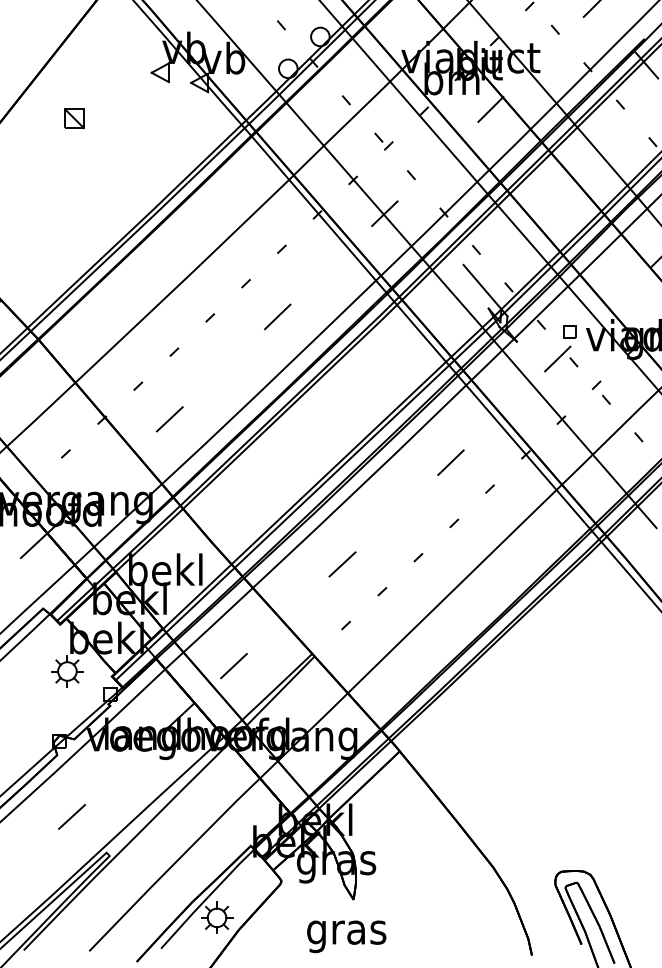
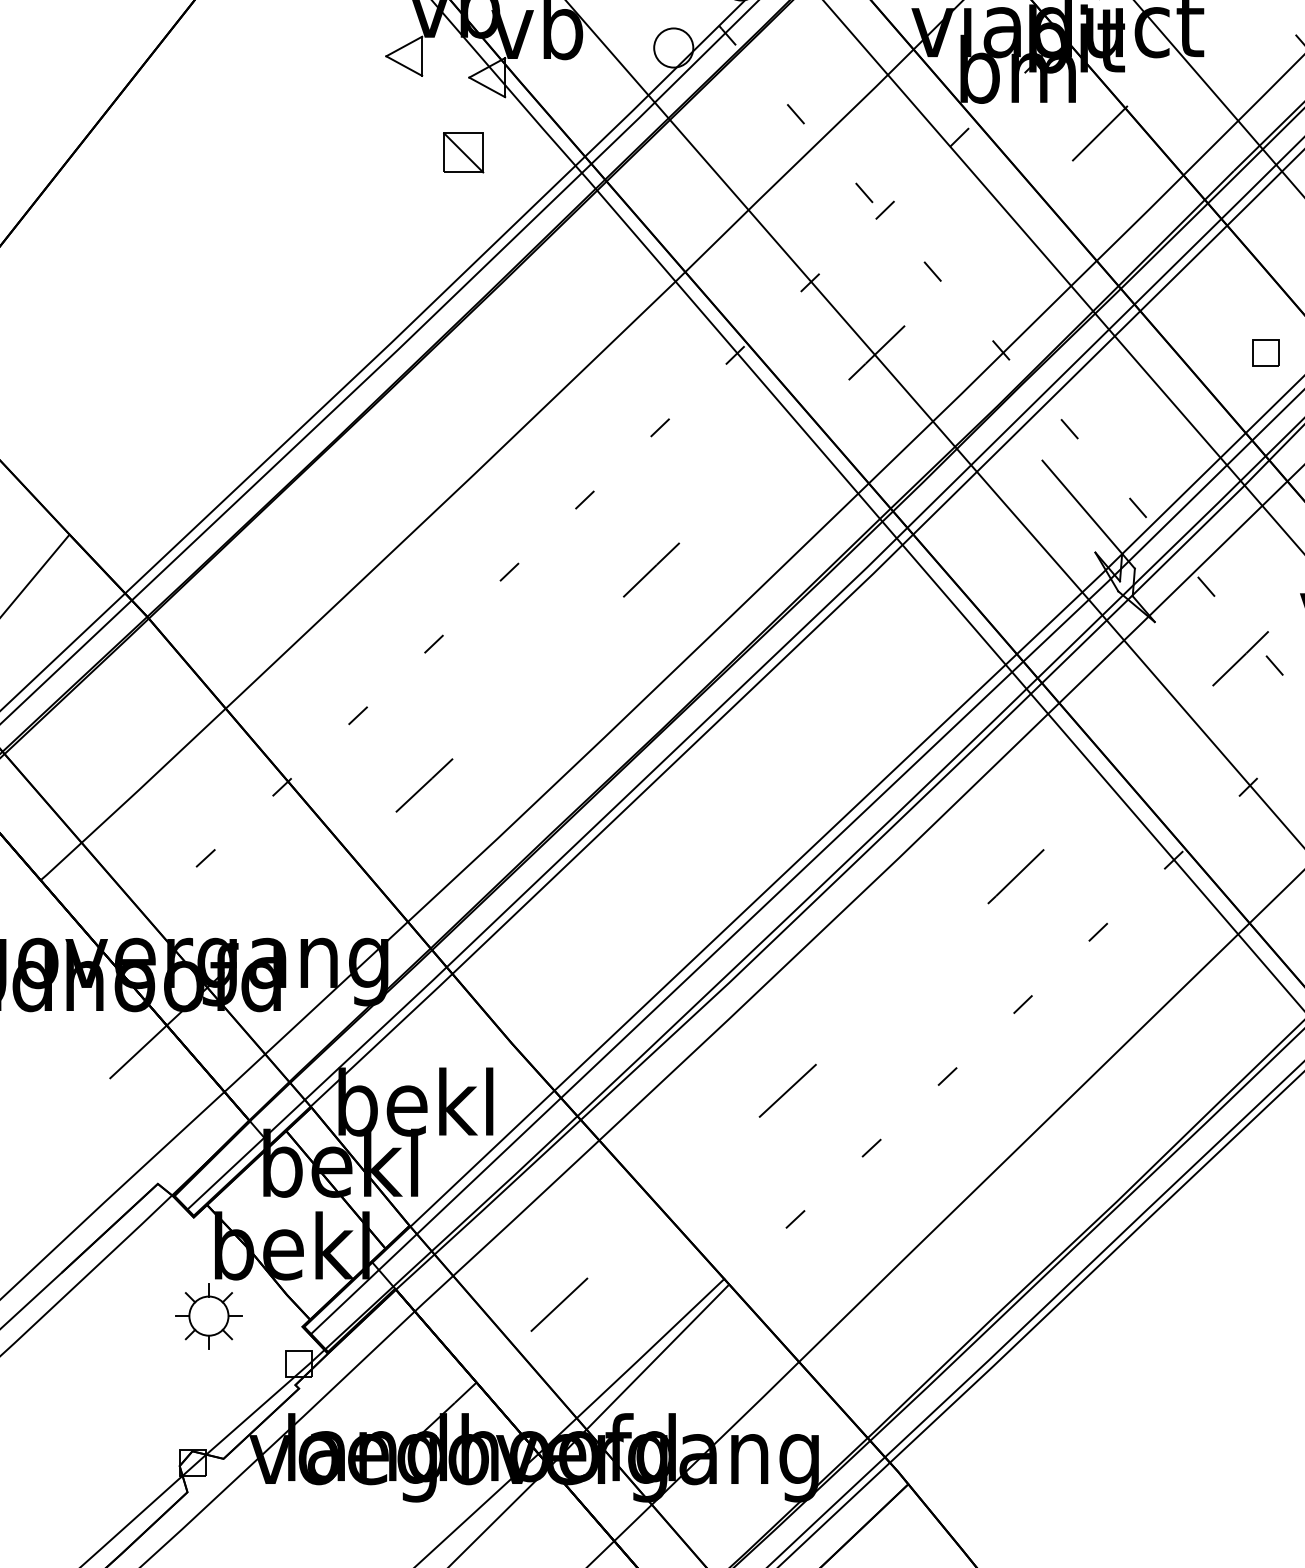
part: (74, 118) -> (463, 152), moved
part: (569, 331) -> (1265, 352), moved

